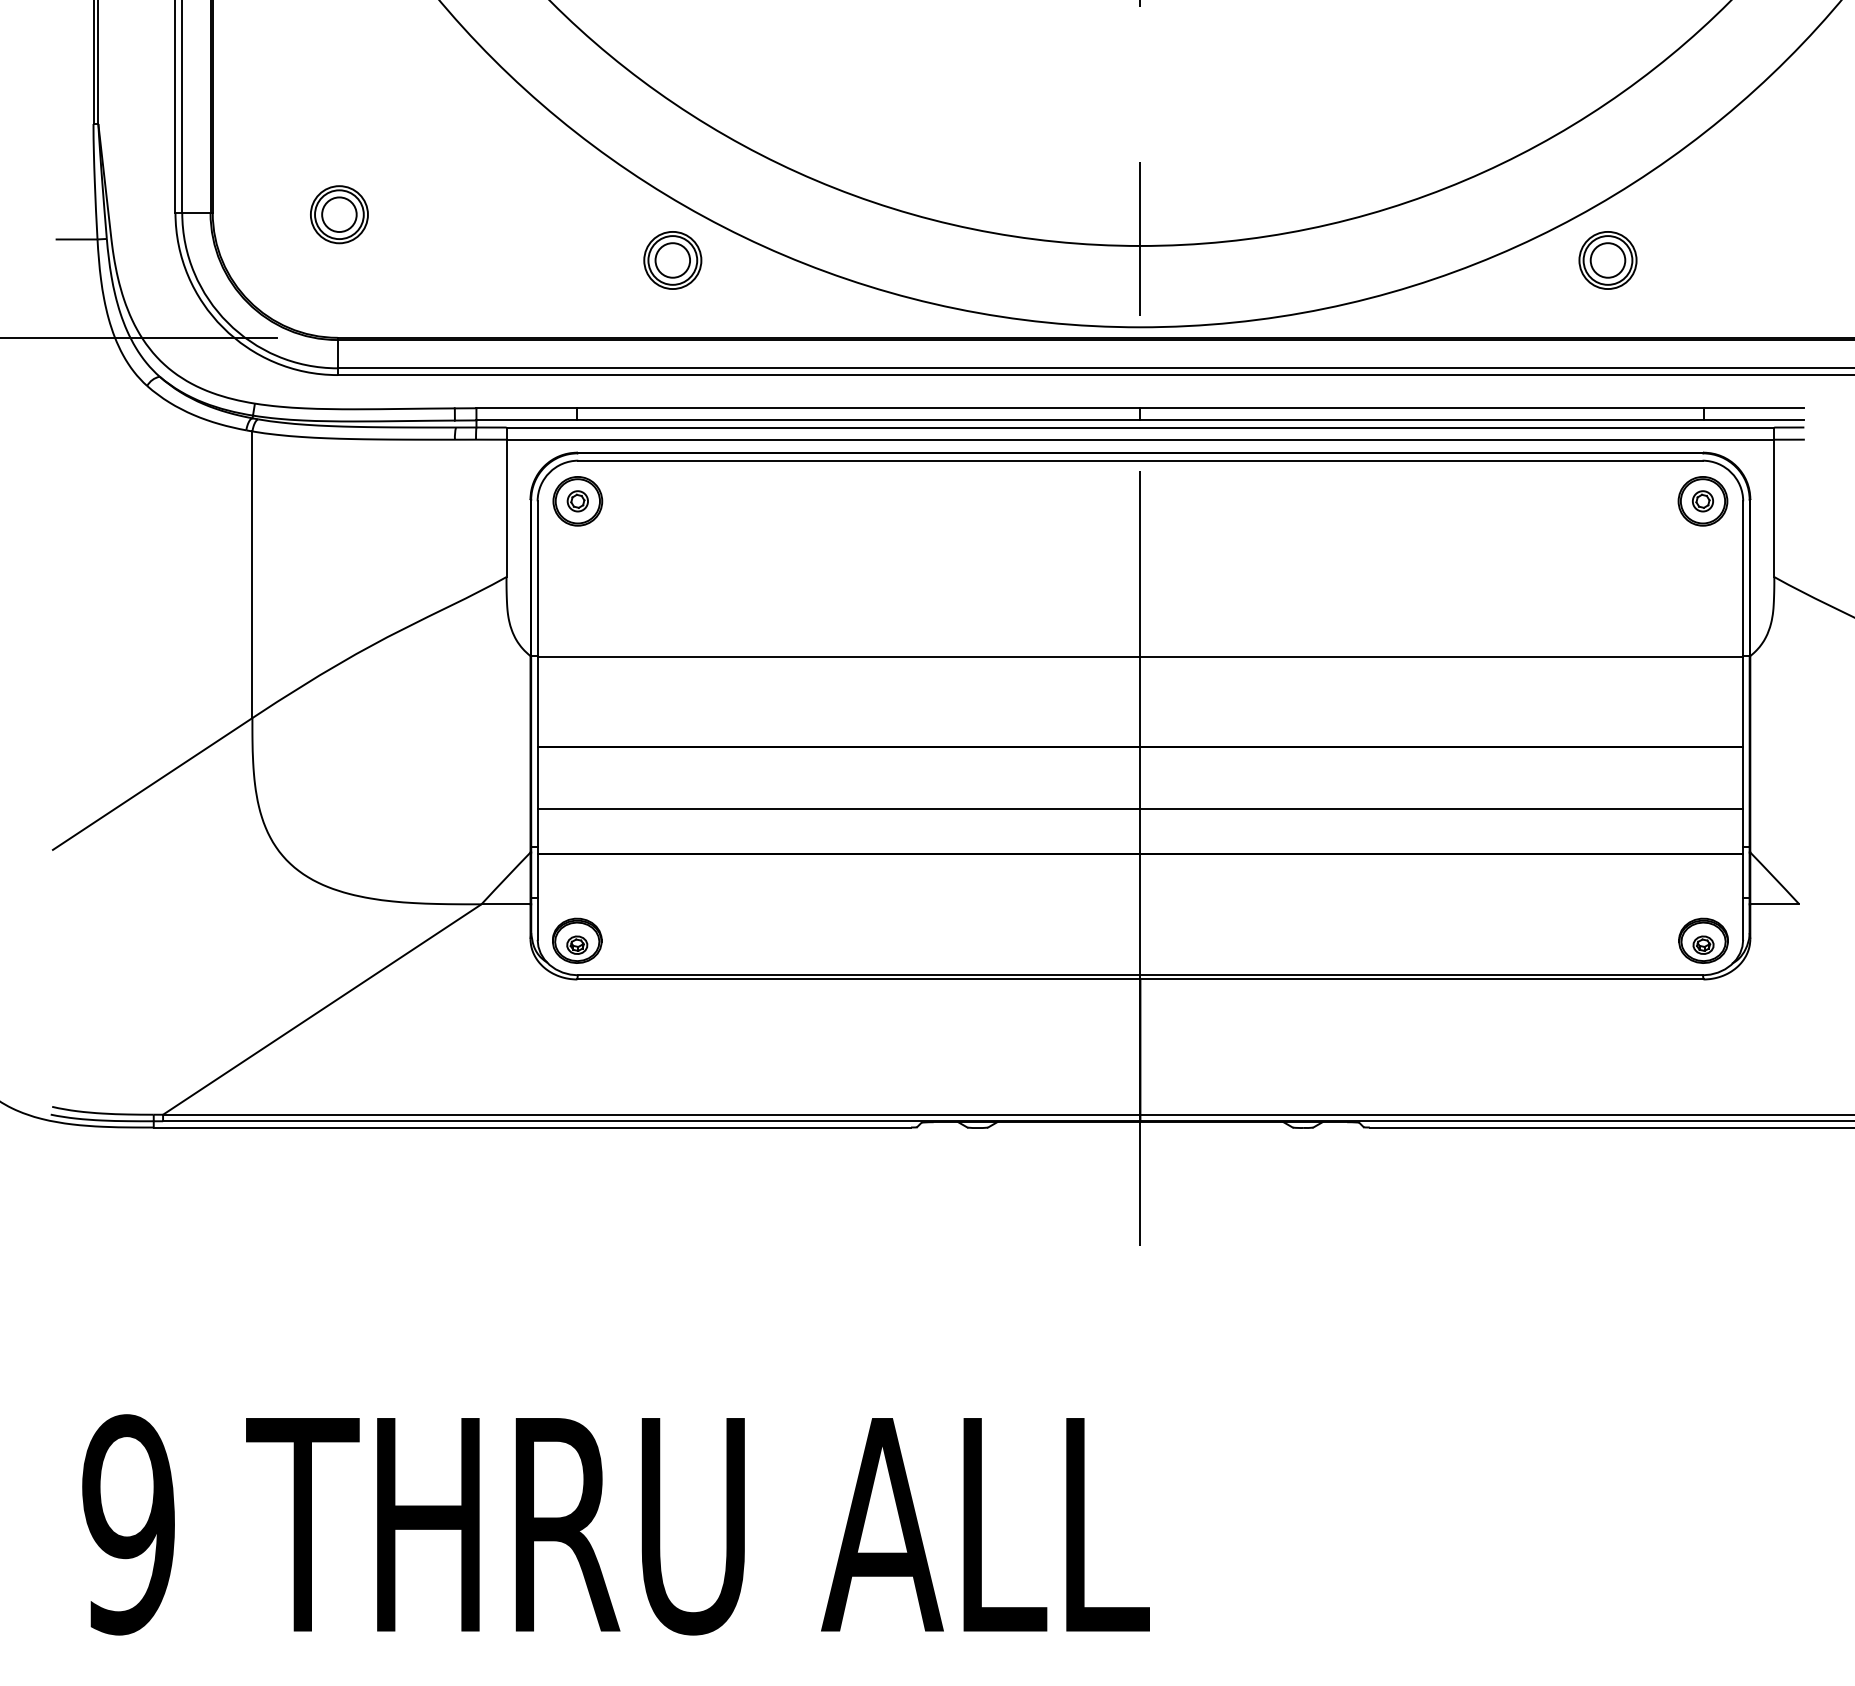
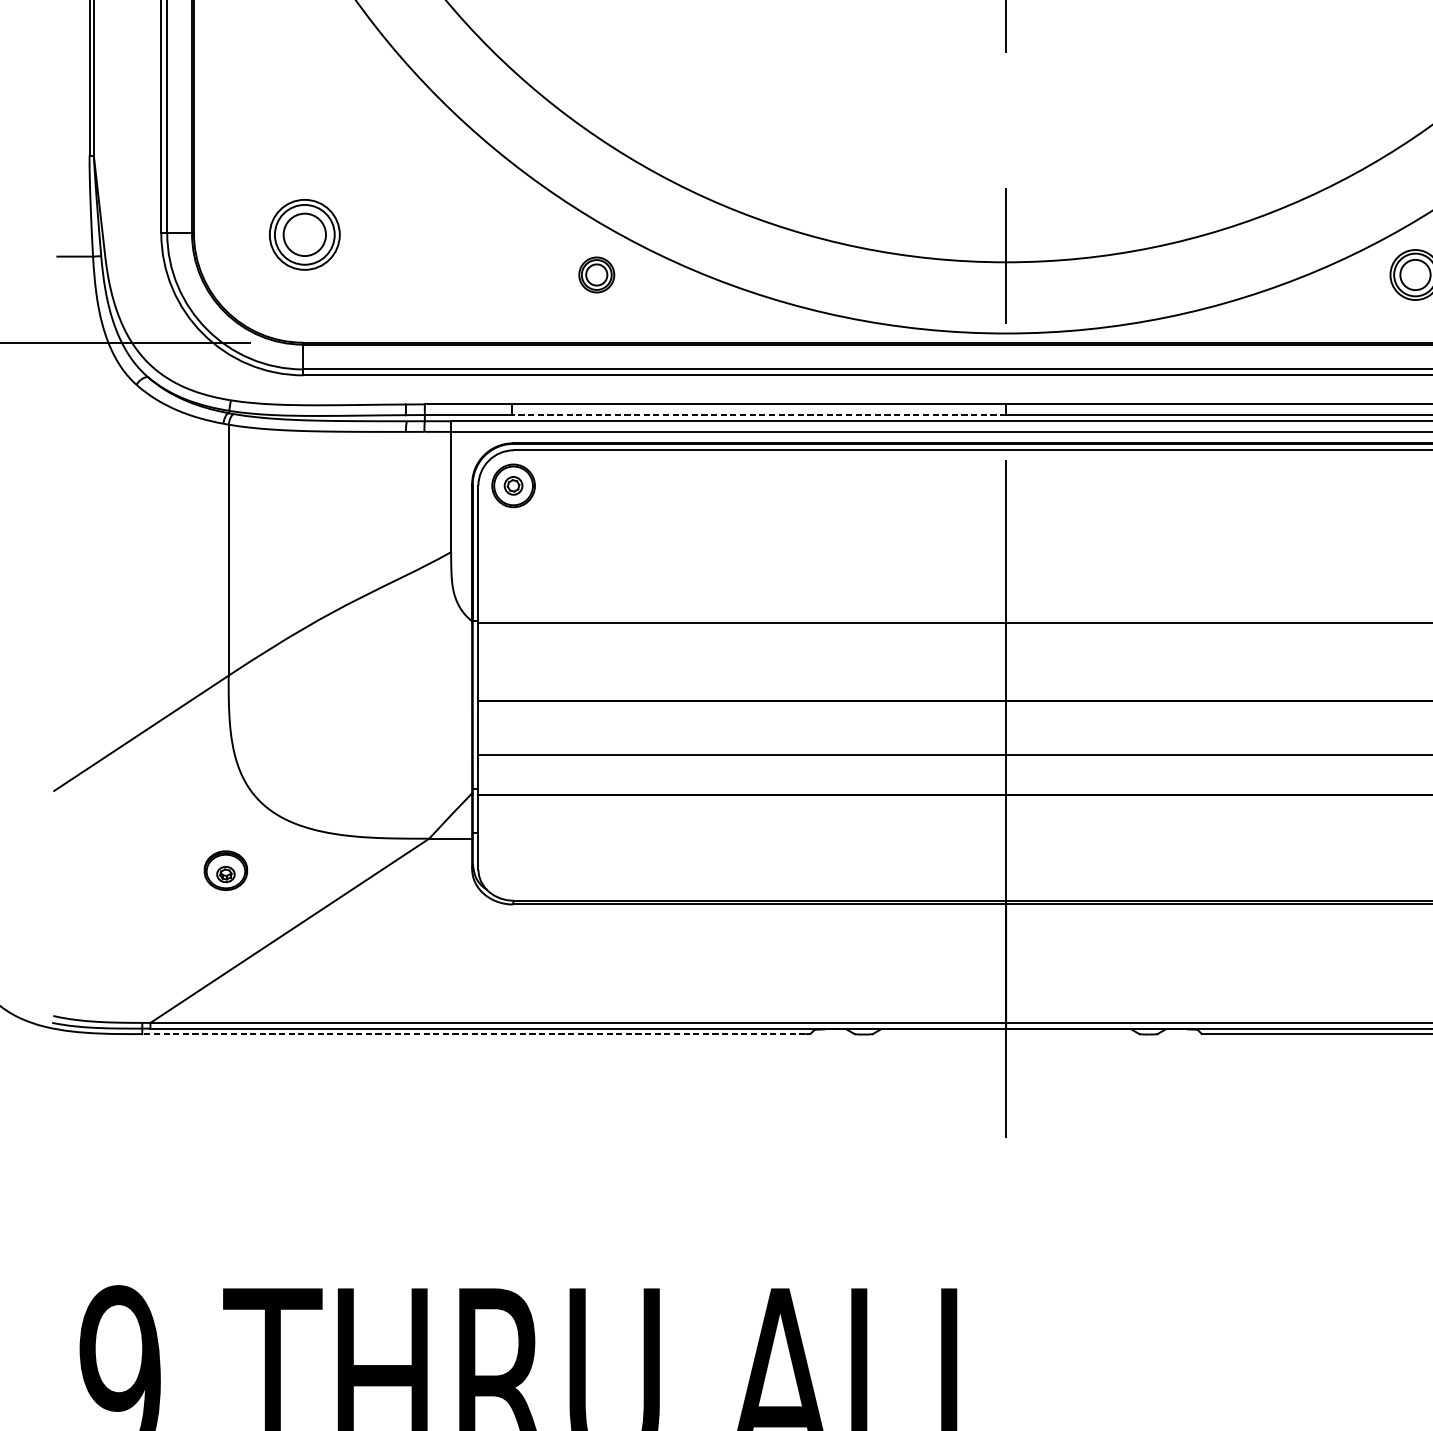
part: (339, 214) -> (304, 234), size x1.4
part: (672, 260) -> (596, 275), size x0.7
line: (858, 420) -> (759, 415), solid -> dashed
part: (577, 940) -> (226, 870), moved
line: (532, 1127) -> (473, 1034), solid -> dashed

